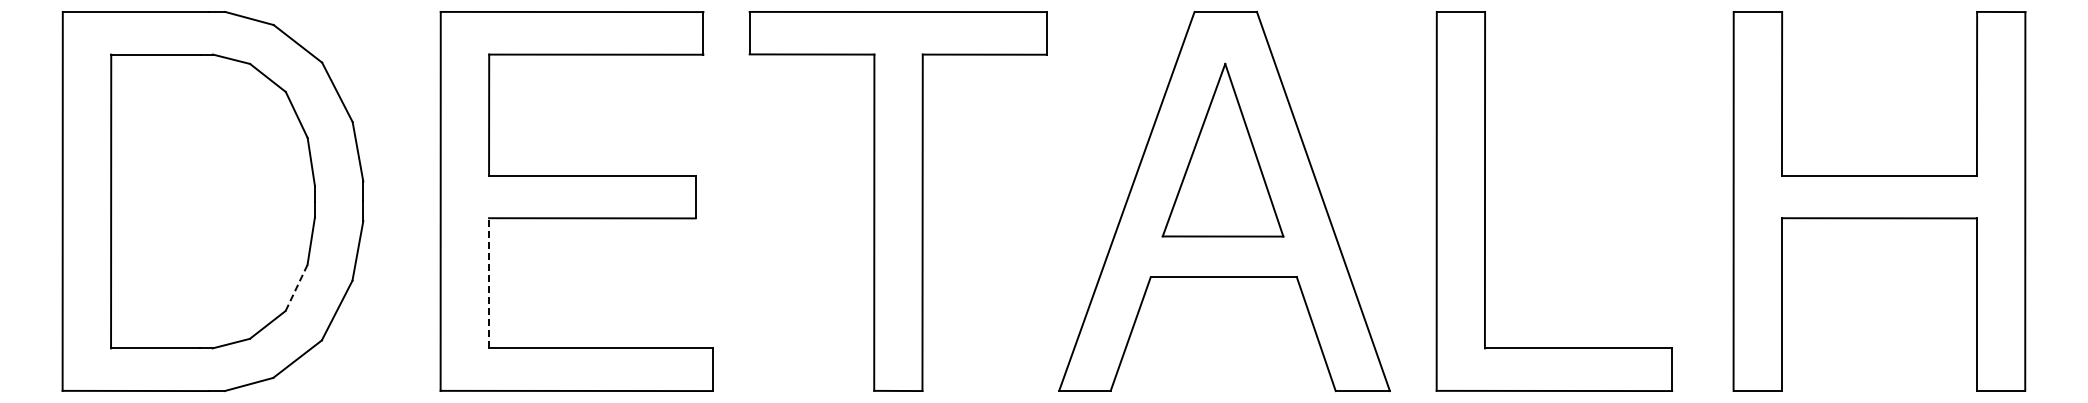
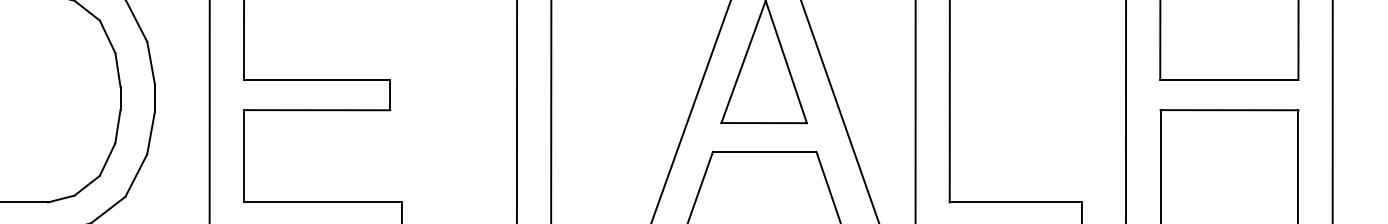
line: (489, 282) -> (244, 155), dashed -> solid
line: (296, 288) -> (107, 159), dashed -> solid

